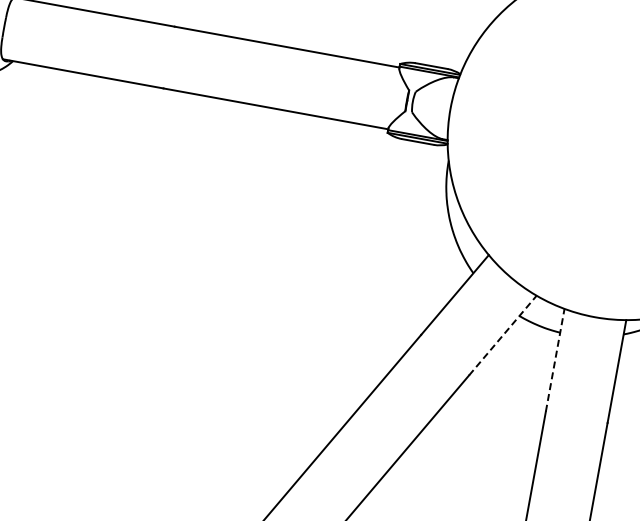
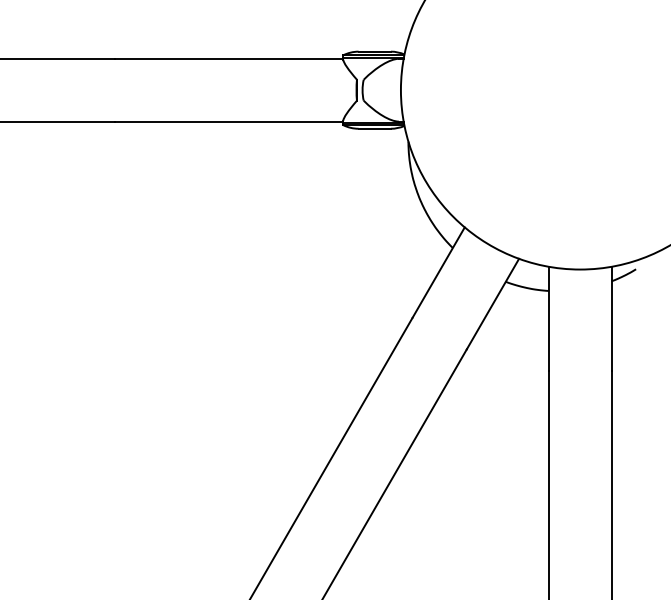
line: (503, 335) -> (493, 303), dashed -> solid
line: (554, 359) -> (548, 318), dashed -> solid

